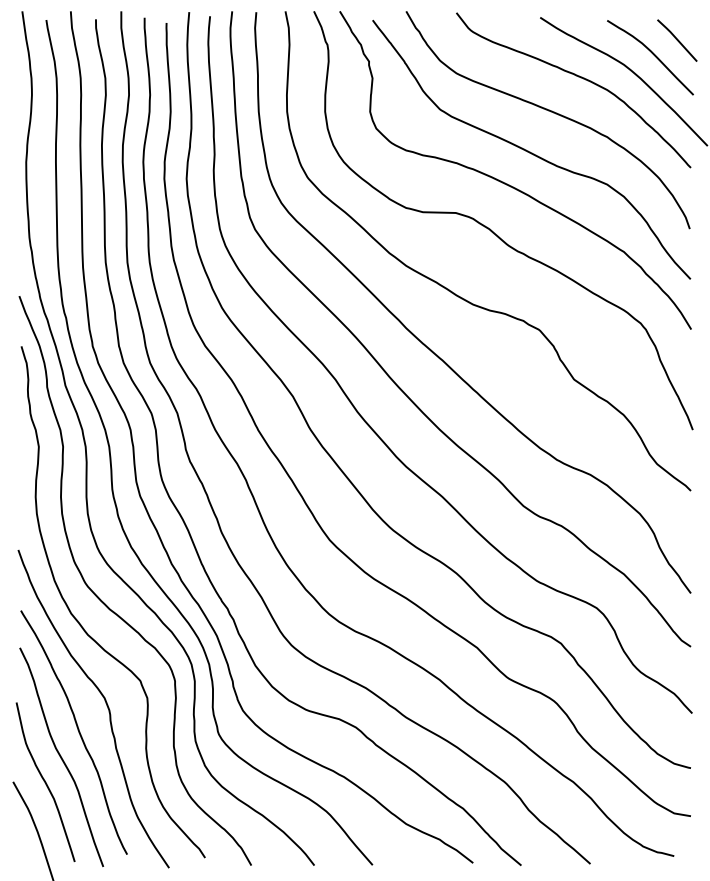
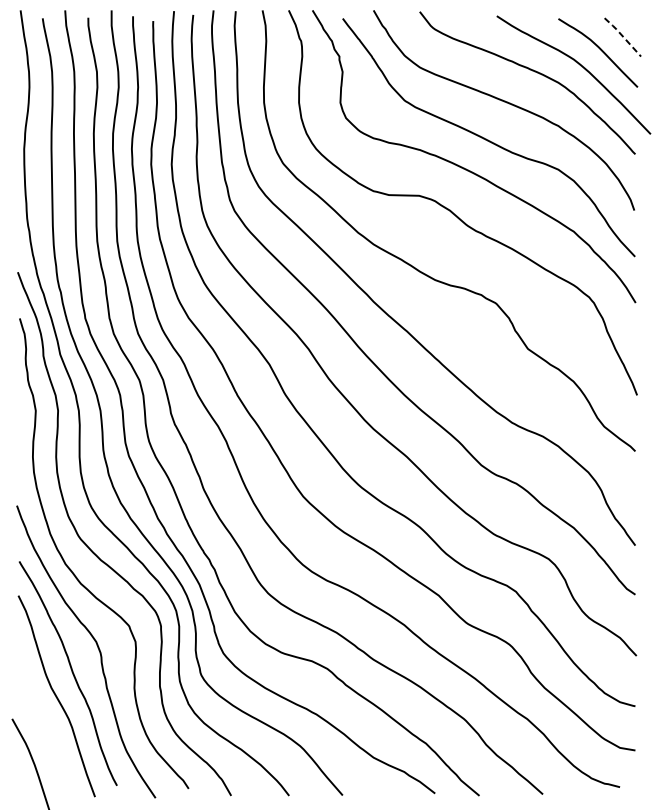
line: (677, 39) -> (623, 36), solid -> dashed
curve: (45, 781) -> (41, 718), removed

